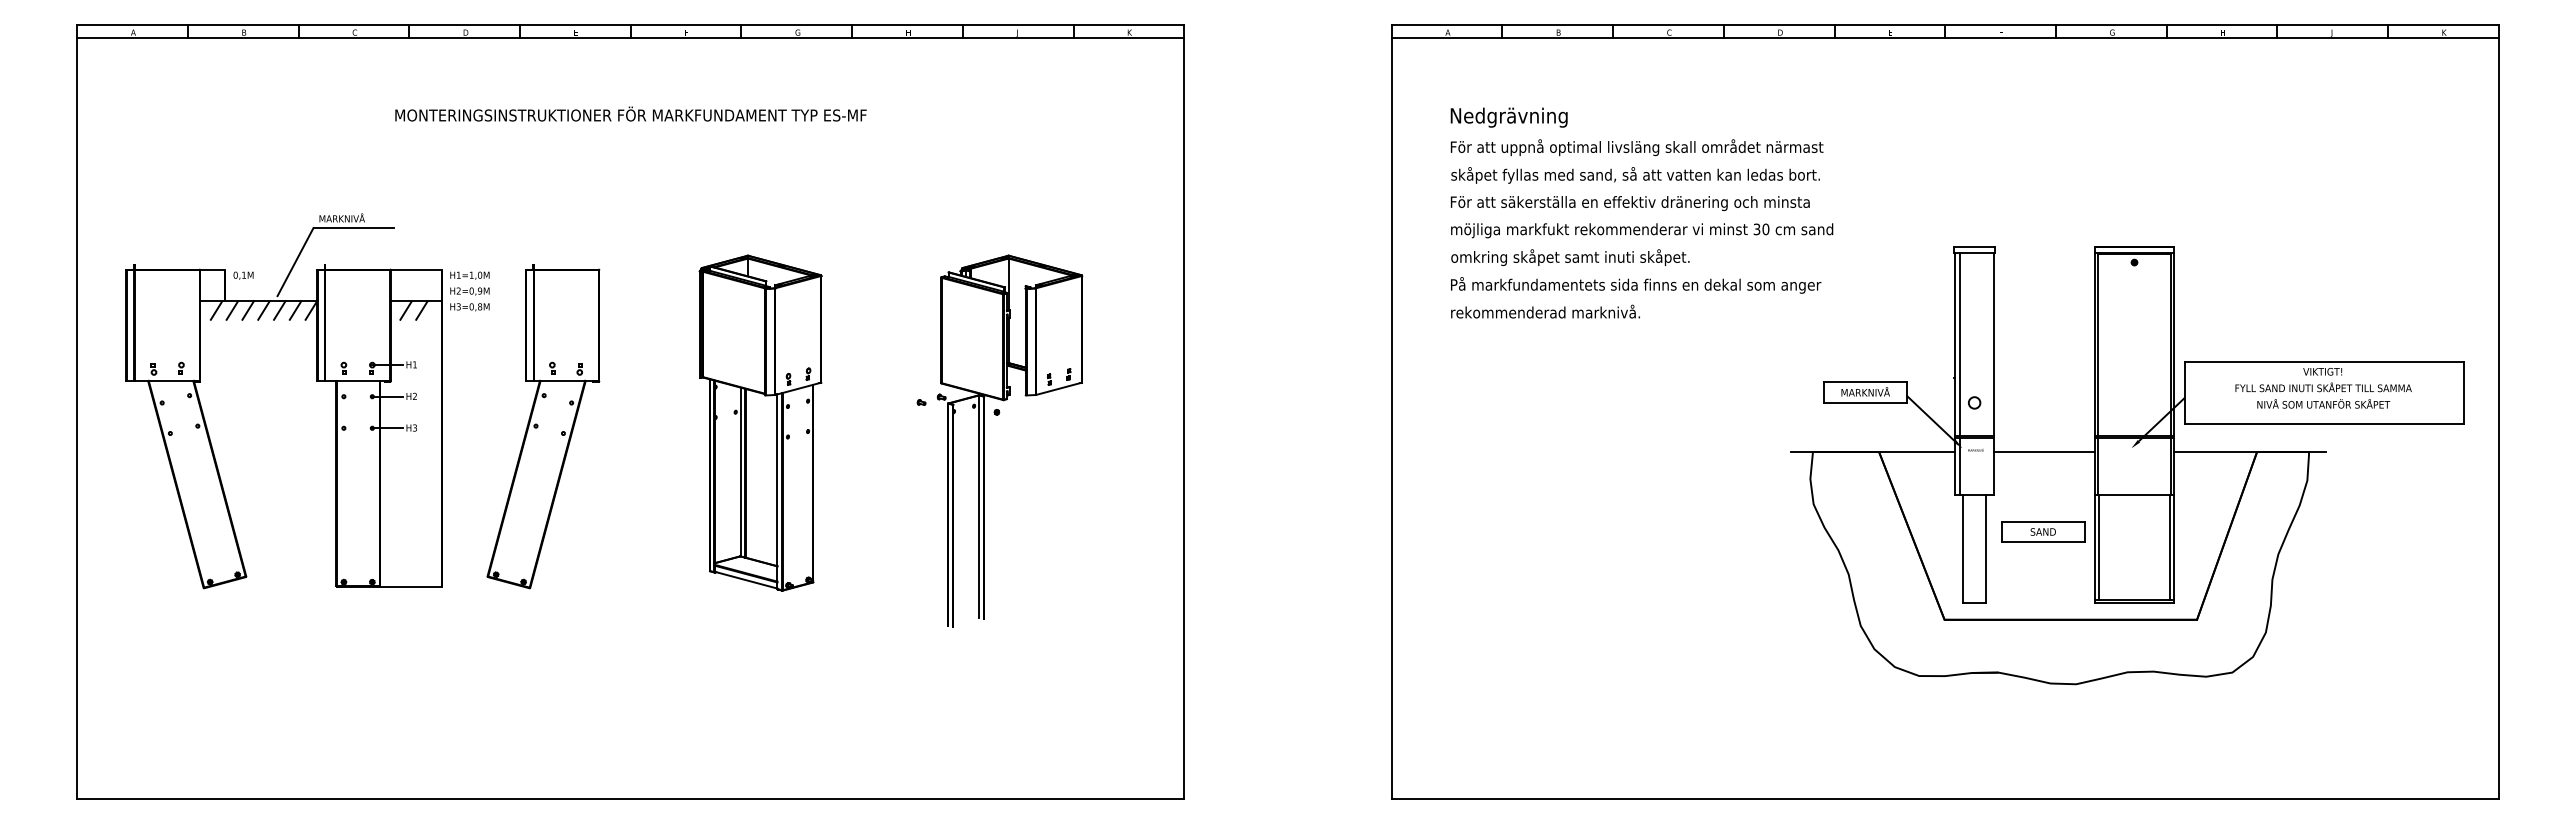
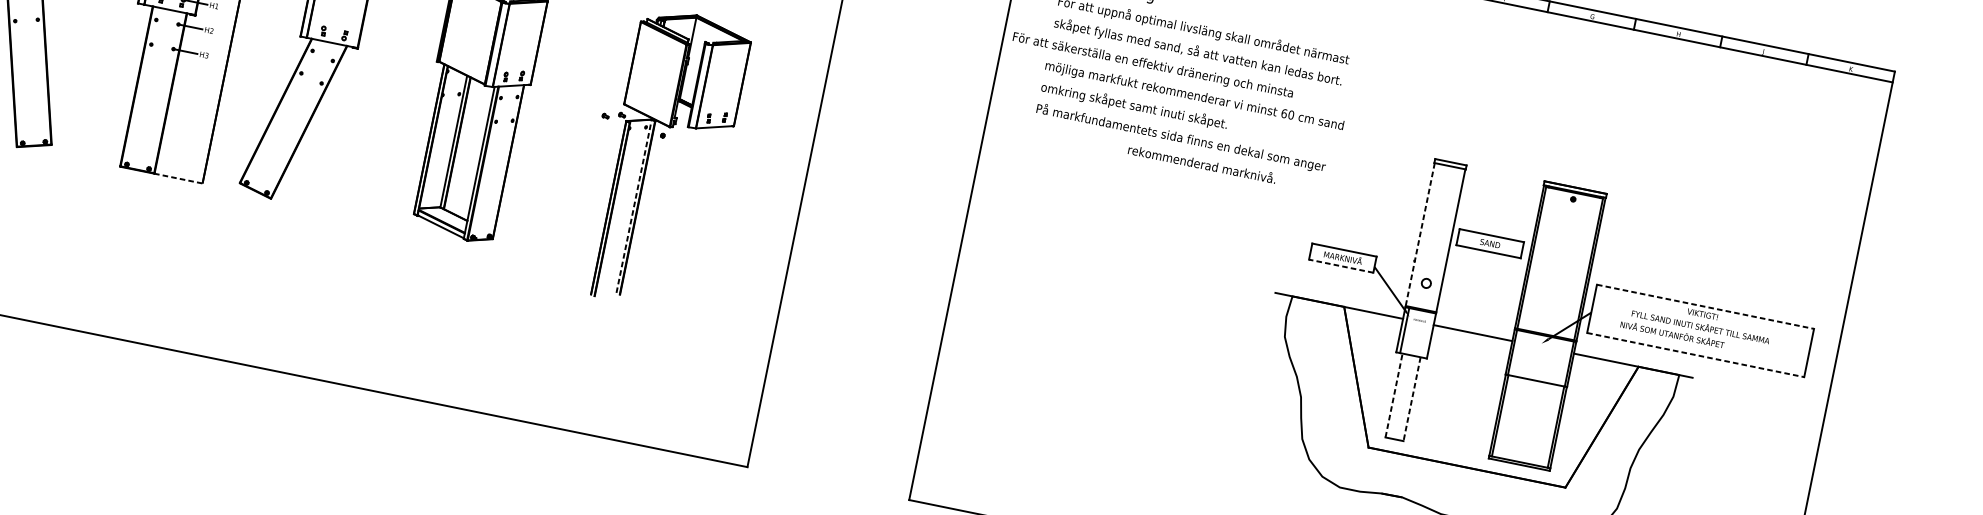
text: (1629, 203) -> (1152, 65), moved
text: (1756, 229) -> (1283, 113), 30 -> 60
text: (1545, 311) -> (1202, 163), moved
line: (1959, 343) -> (1424, 234), removed
line: (1954, 344) -> (1419, 234), solid -> dashed
line: (2324, 361) -> (1705, 306), solid -> dashed
line: (1864, 403) -> (1340, 266), solid -> dashed
text: (2323, 403) -> (1672, 333), moved
line: (2324, 423) -> (1695, 354), solid -> dashed
line: (979, 506) -> (634, 206), solid -> dashed
part: (2043, 531) -> (1490, 243), moved
line: (1962, 549) -> (1393, 395), solid -> dashed
line: (1985, 549) -> (1411, 399), solid -> dashed
line: (411, 586) -> (178, 178), solid -> dashed

